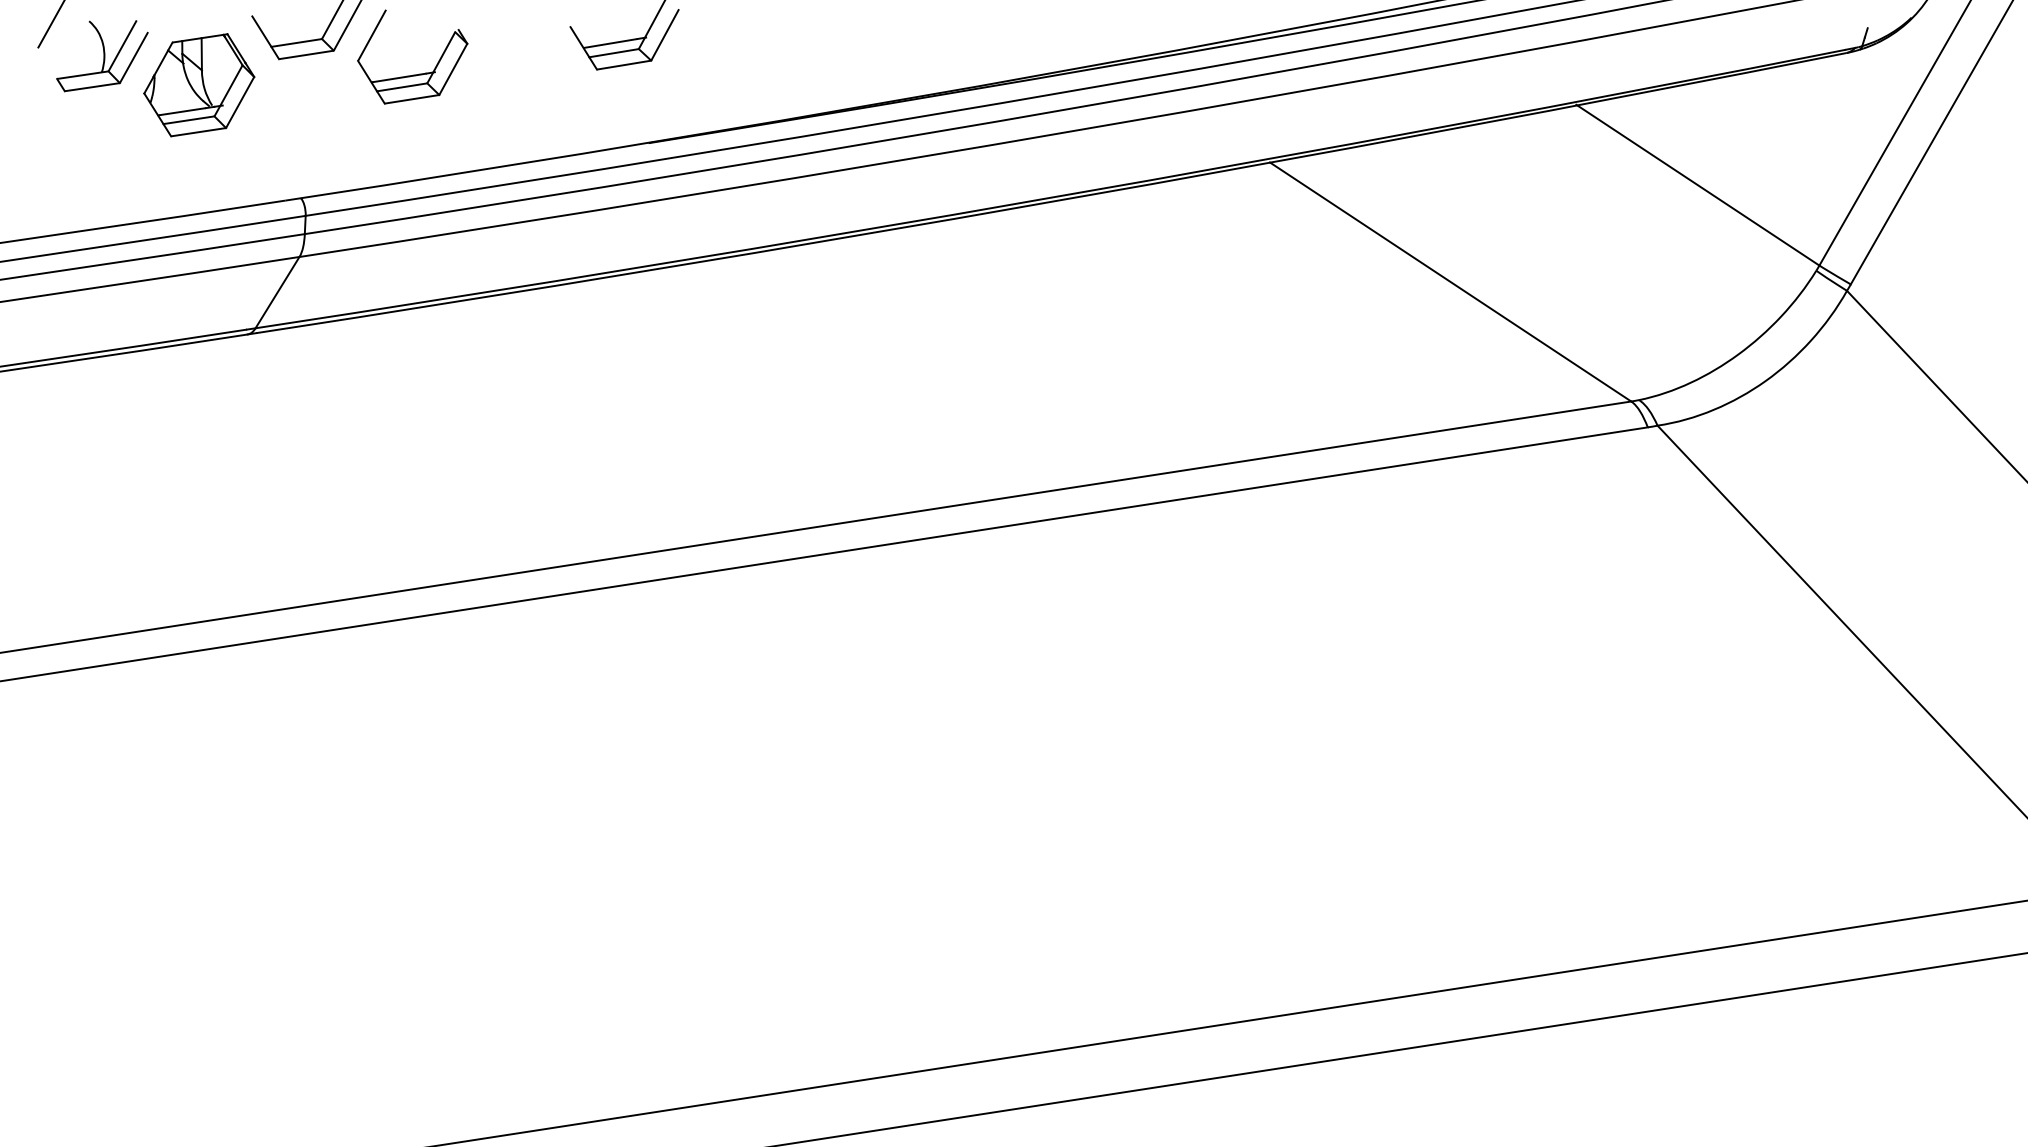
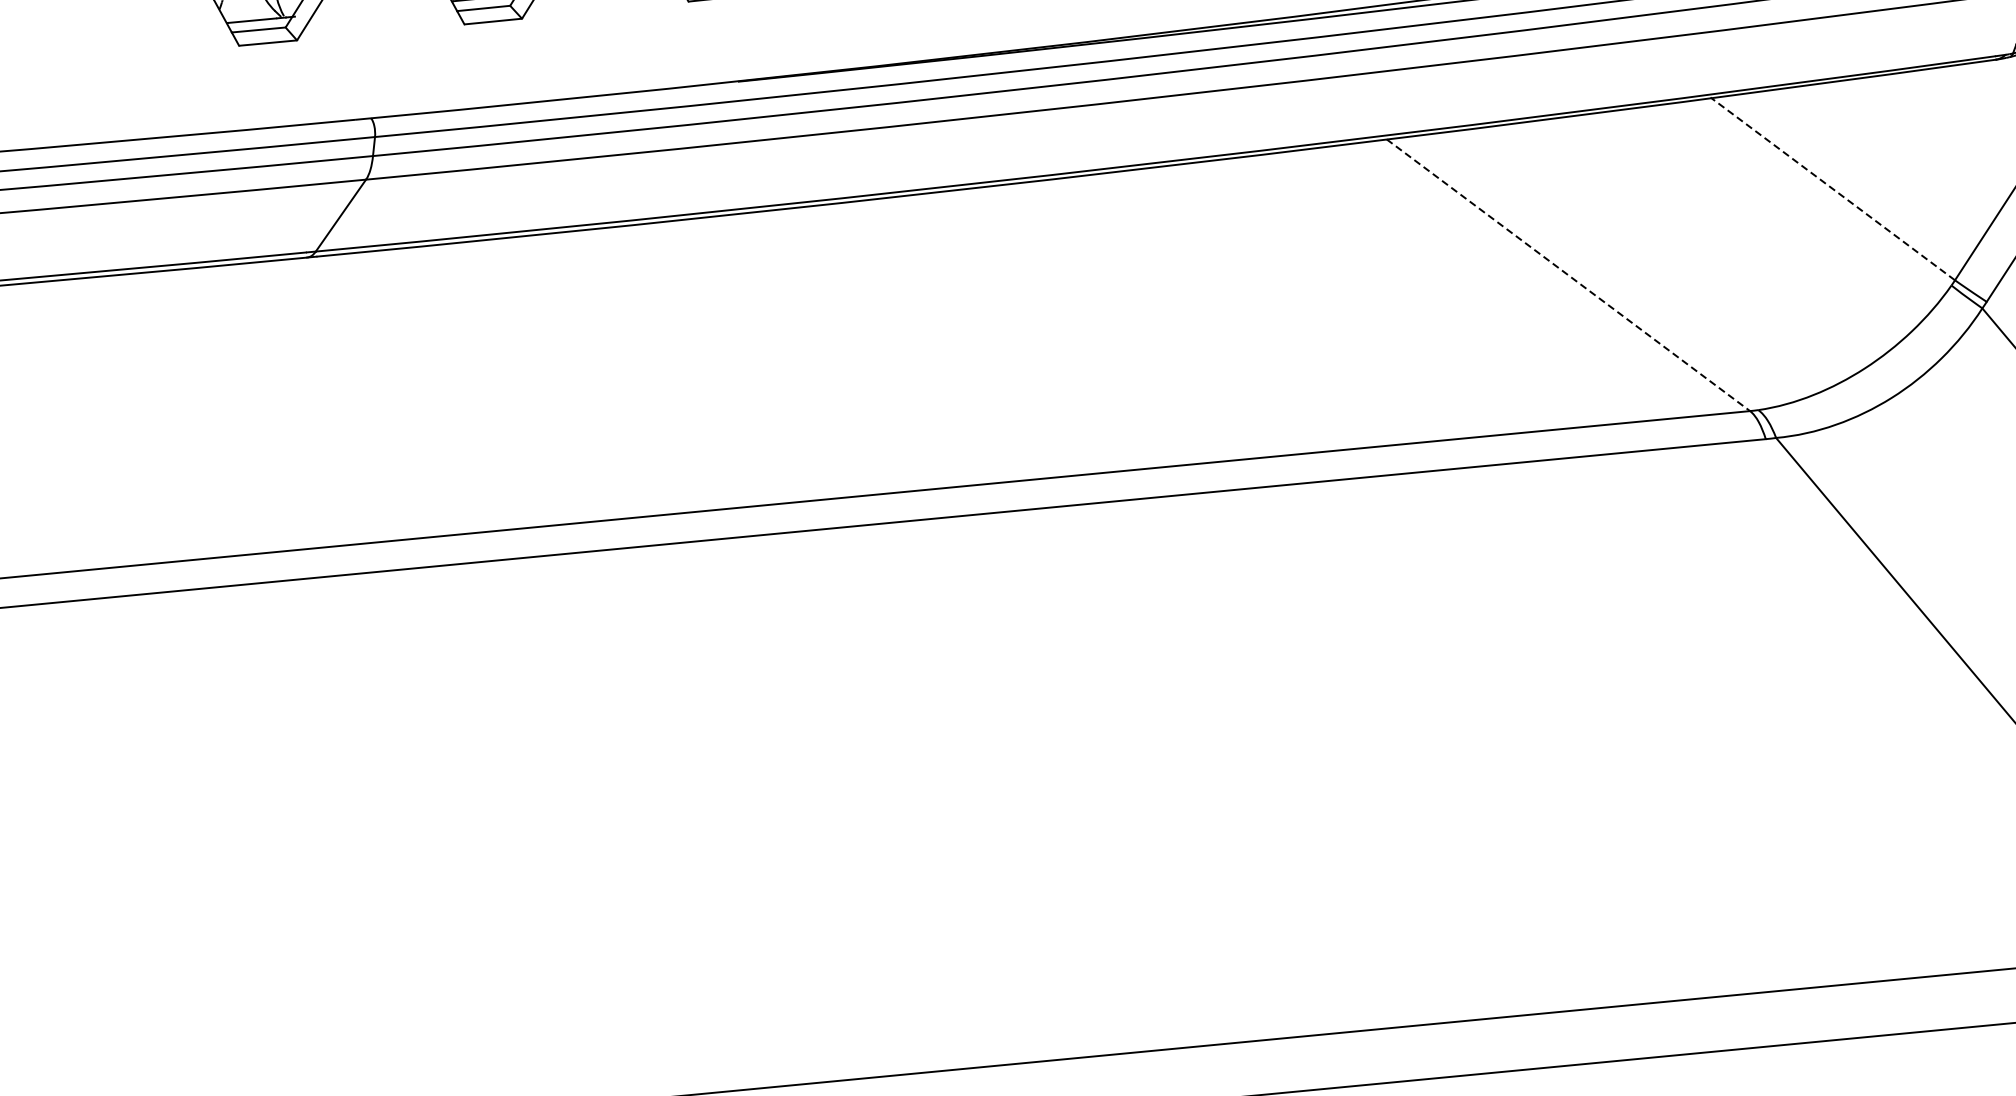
line: (1697, 185) -> (1832, 189), solid -> dashed
line: (1450, 282) -> (1568, 275), solid -> dashed

